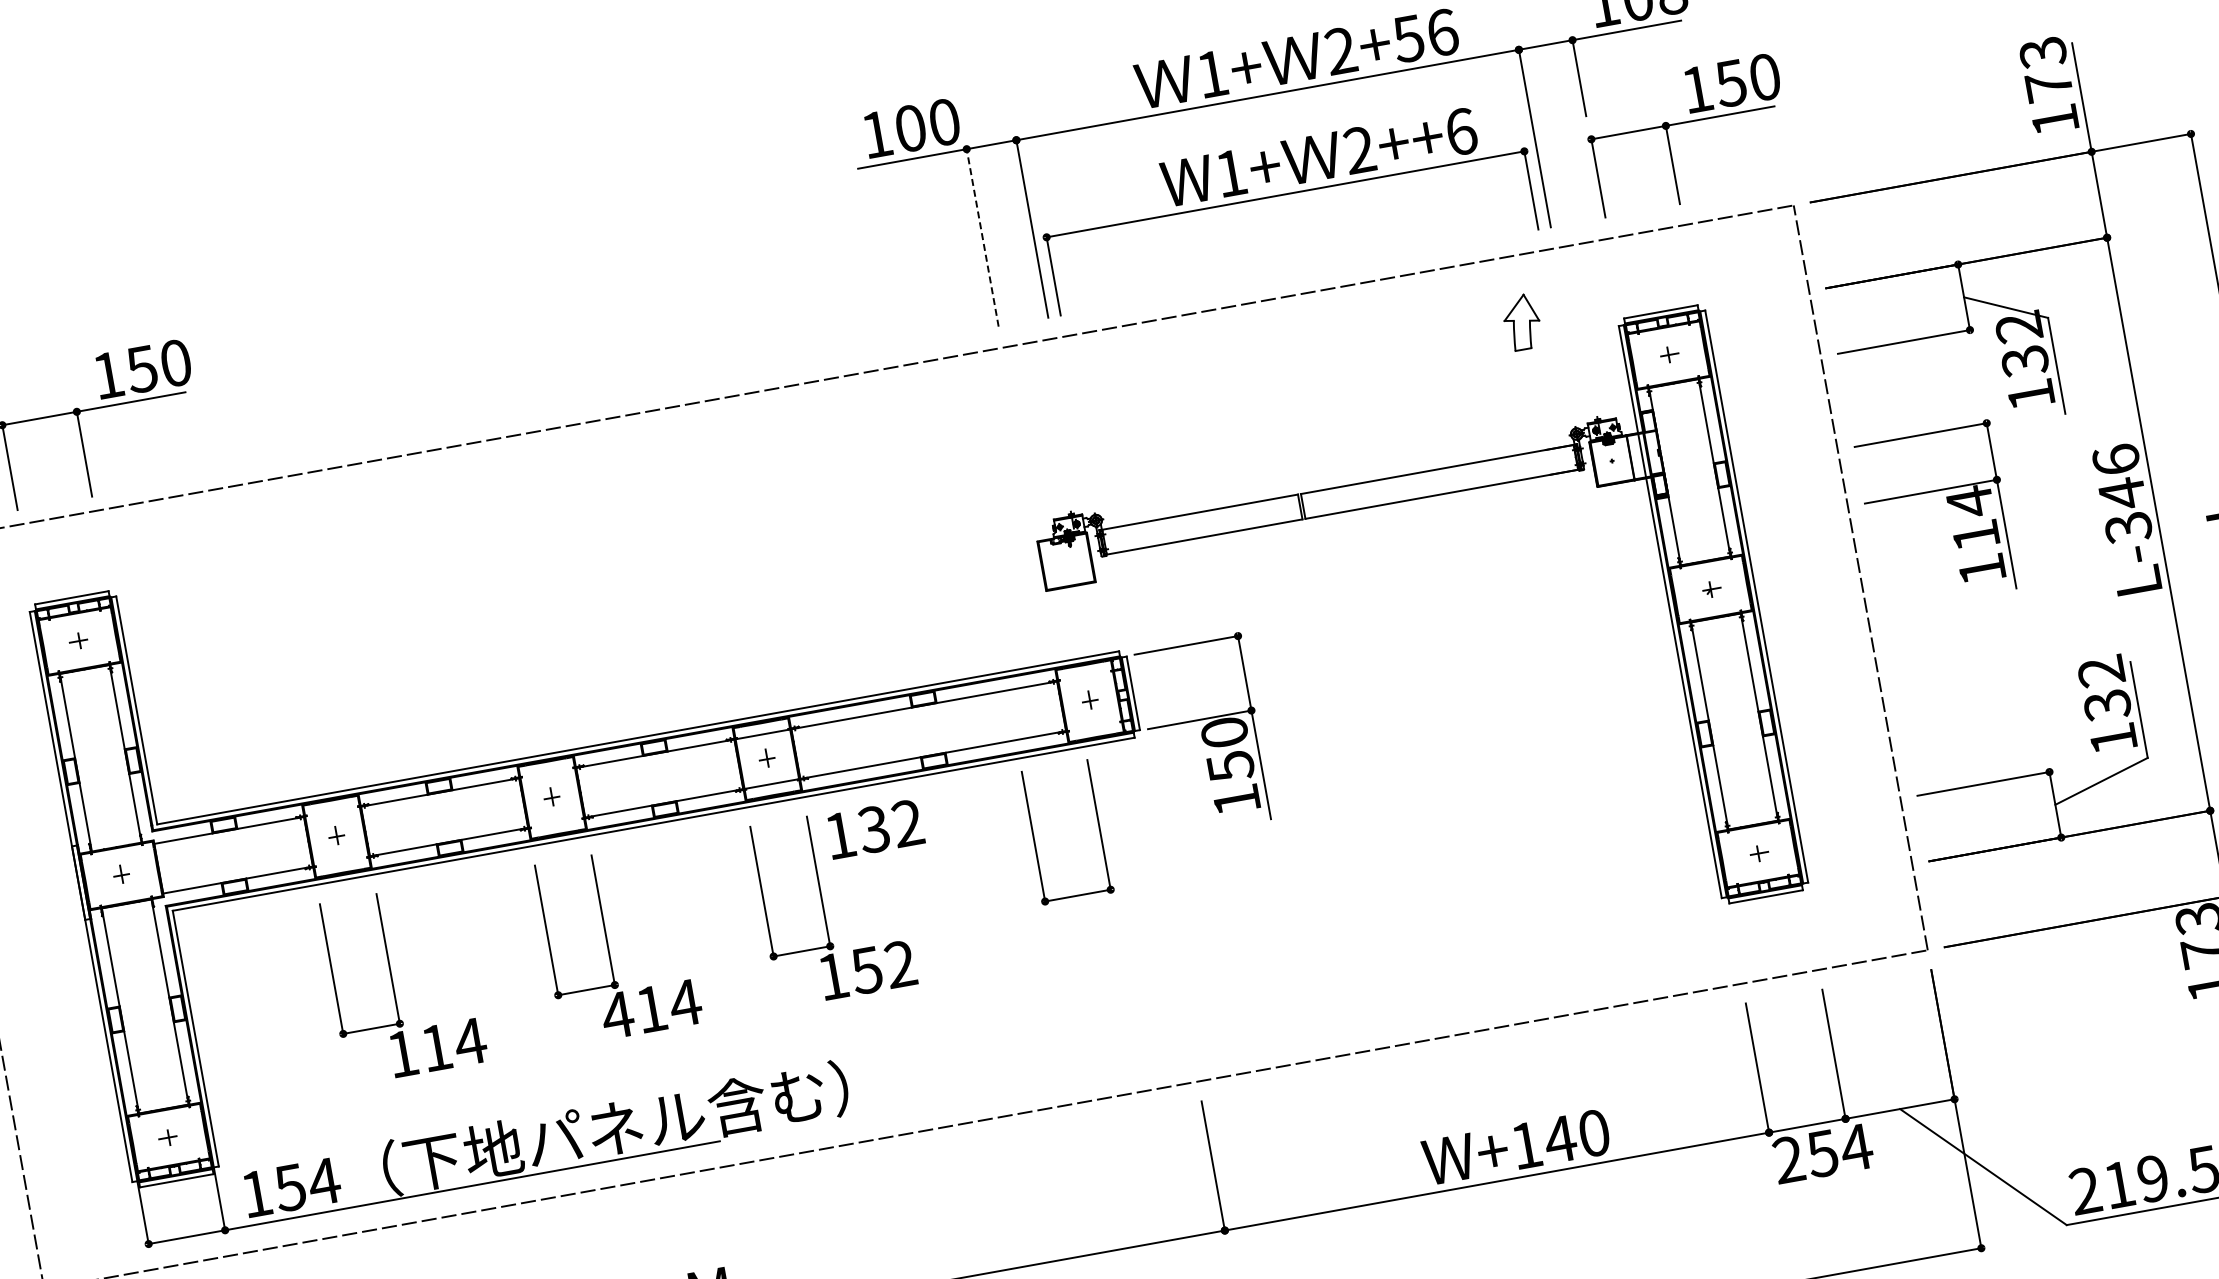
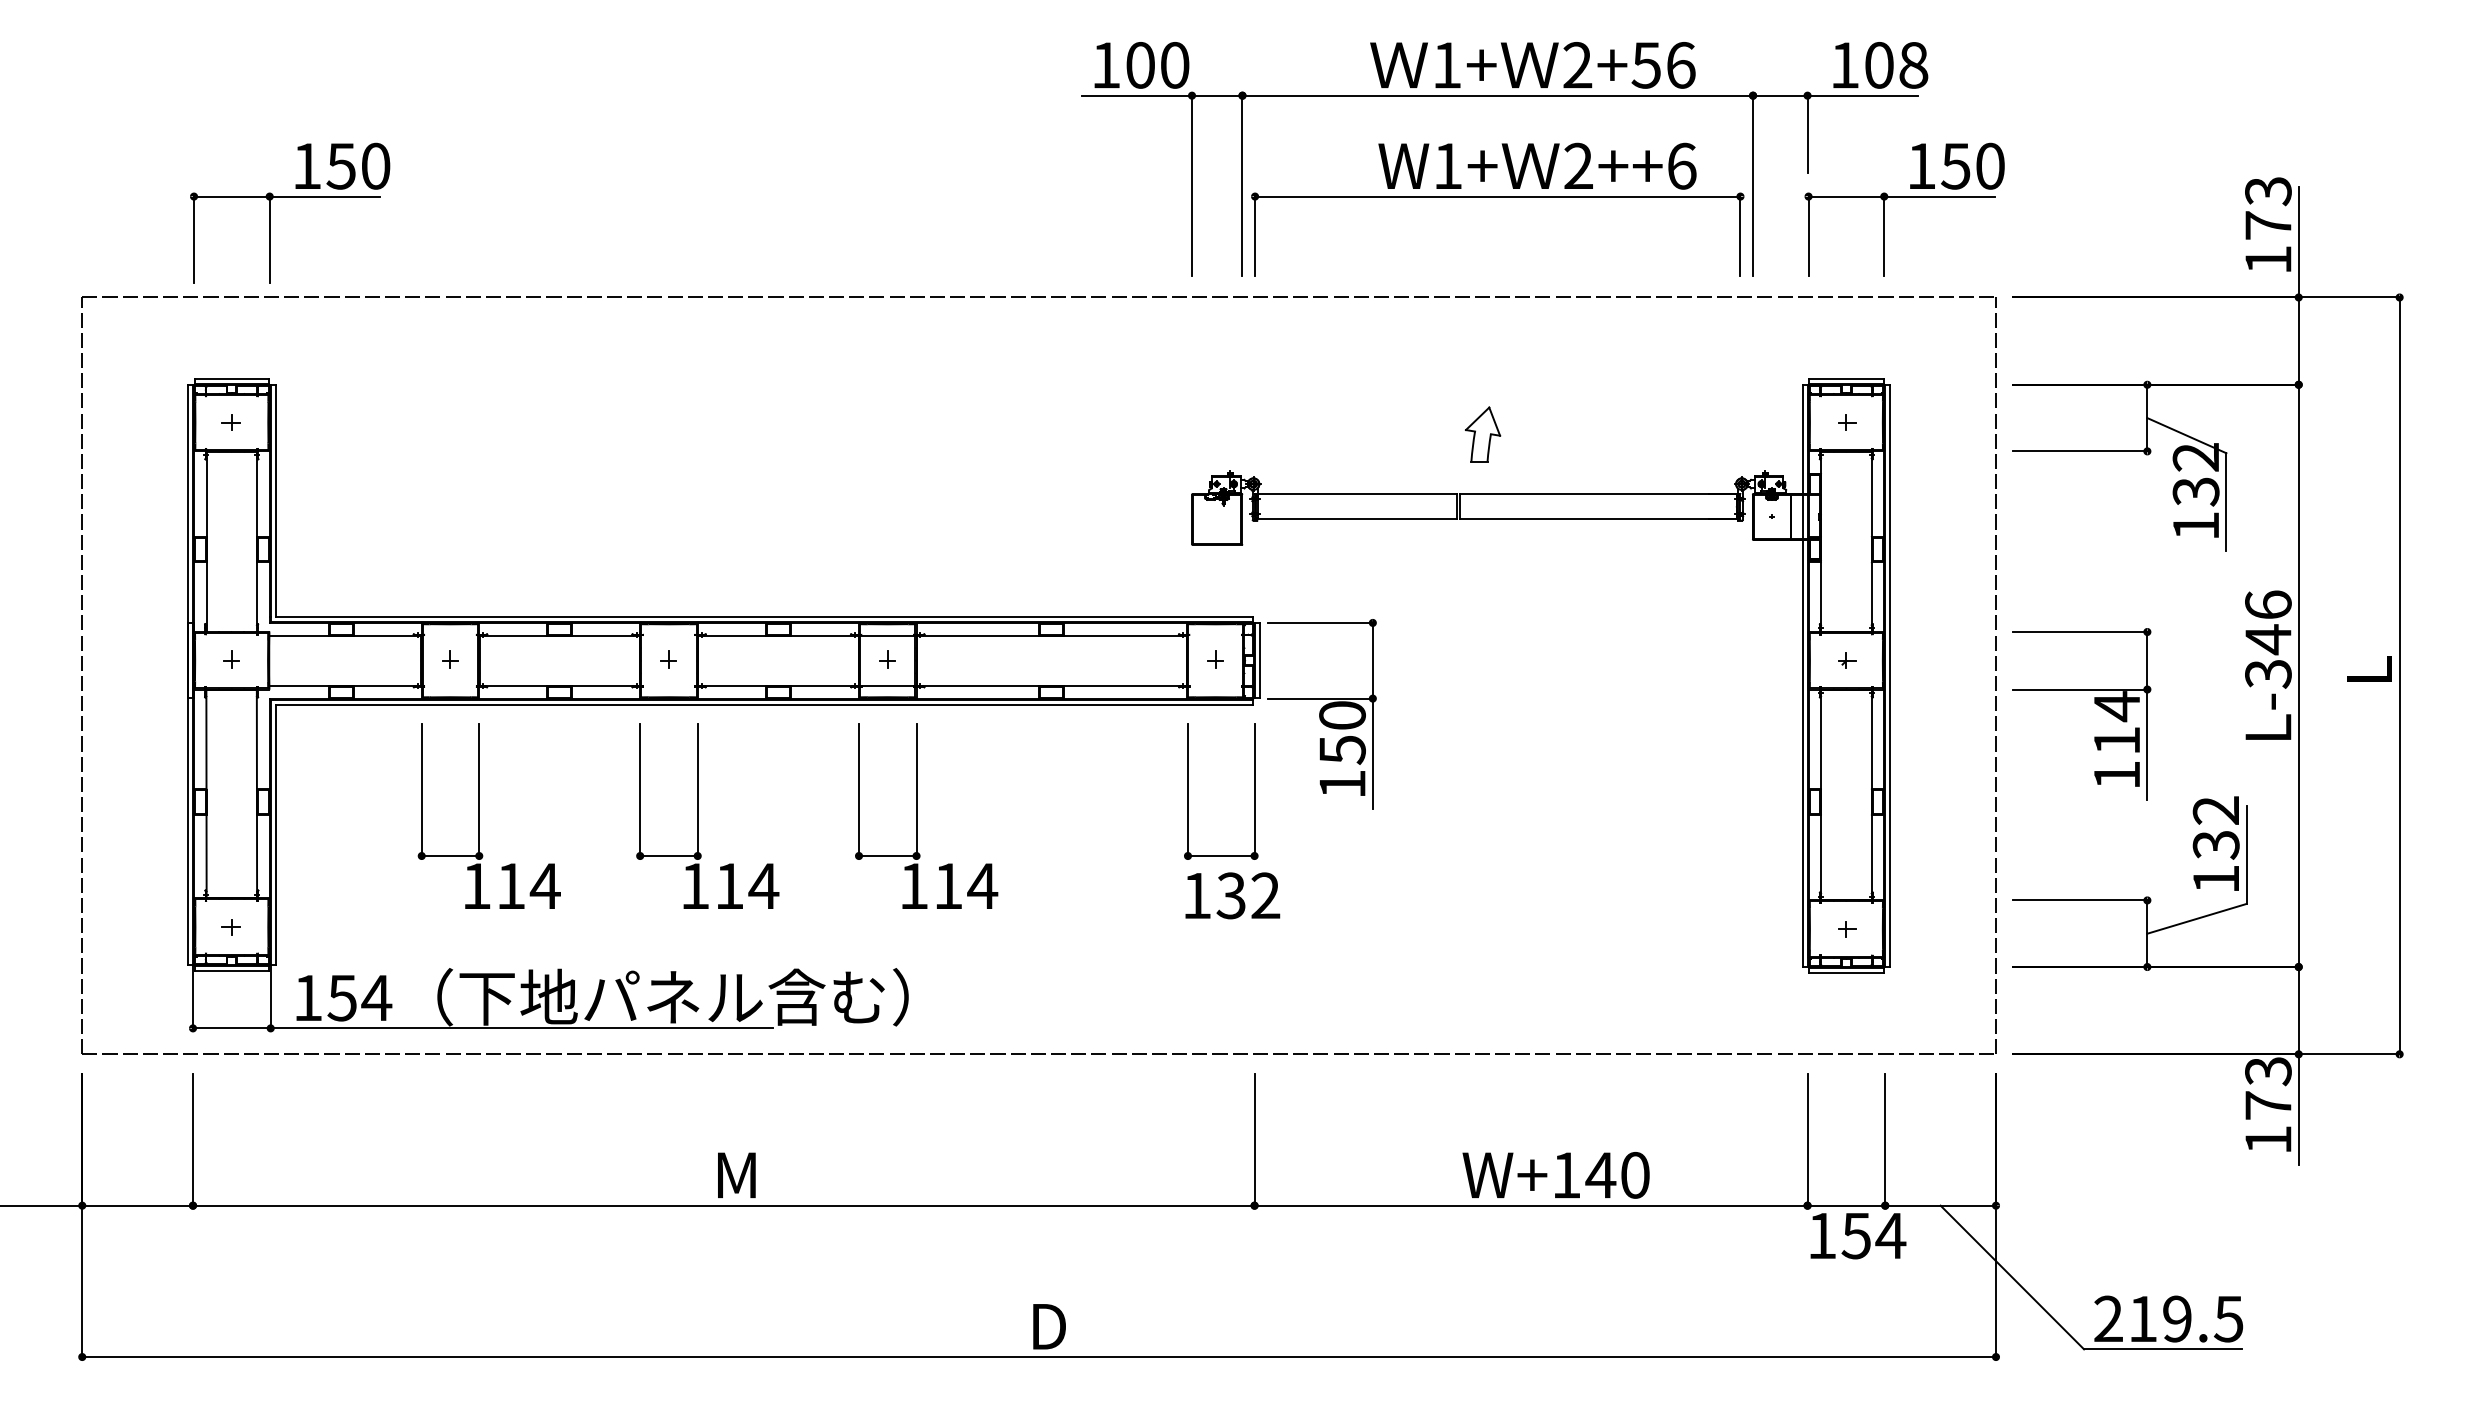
line: (983, 237) -> (1192, 185), dashed -> solid
part: (1521, 322) -> (1482, 434), moved
part: (1947, 502) -> (2094, 703), moved
text: (875, 828) -> (1232, 895), moved
part: (1034, 837) -> (1188, 791), moved
text: (883, 966) -> (965, 885), 152 -> 114
text: (616, 1014) -> (694, 885), 414 -> 114
text: (1789, 1159) -> (1822, 1235), 254 -> 154

